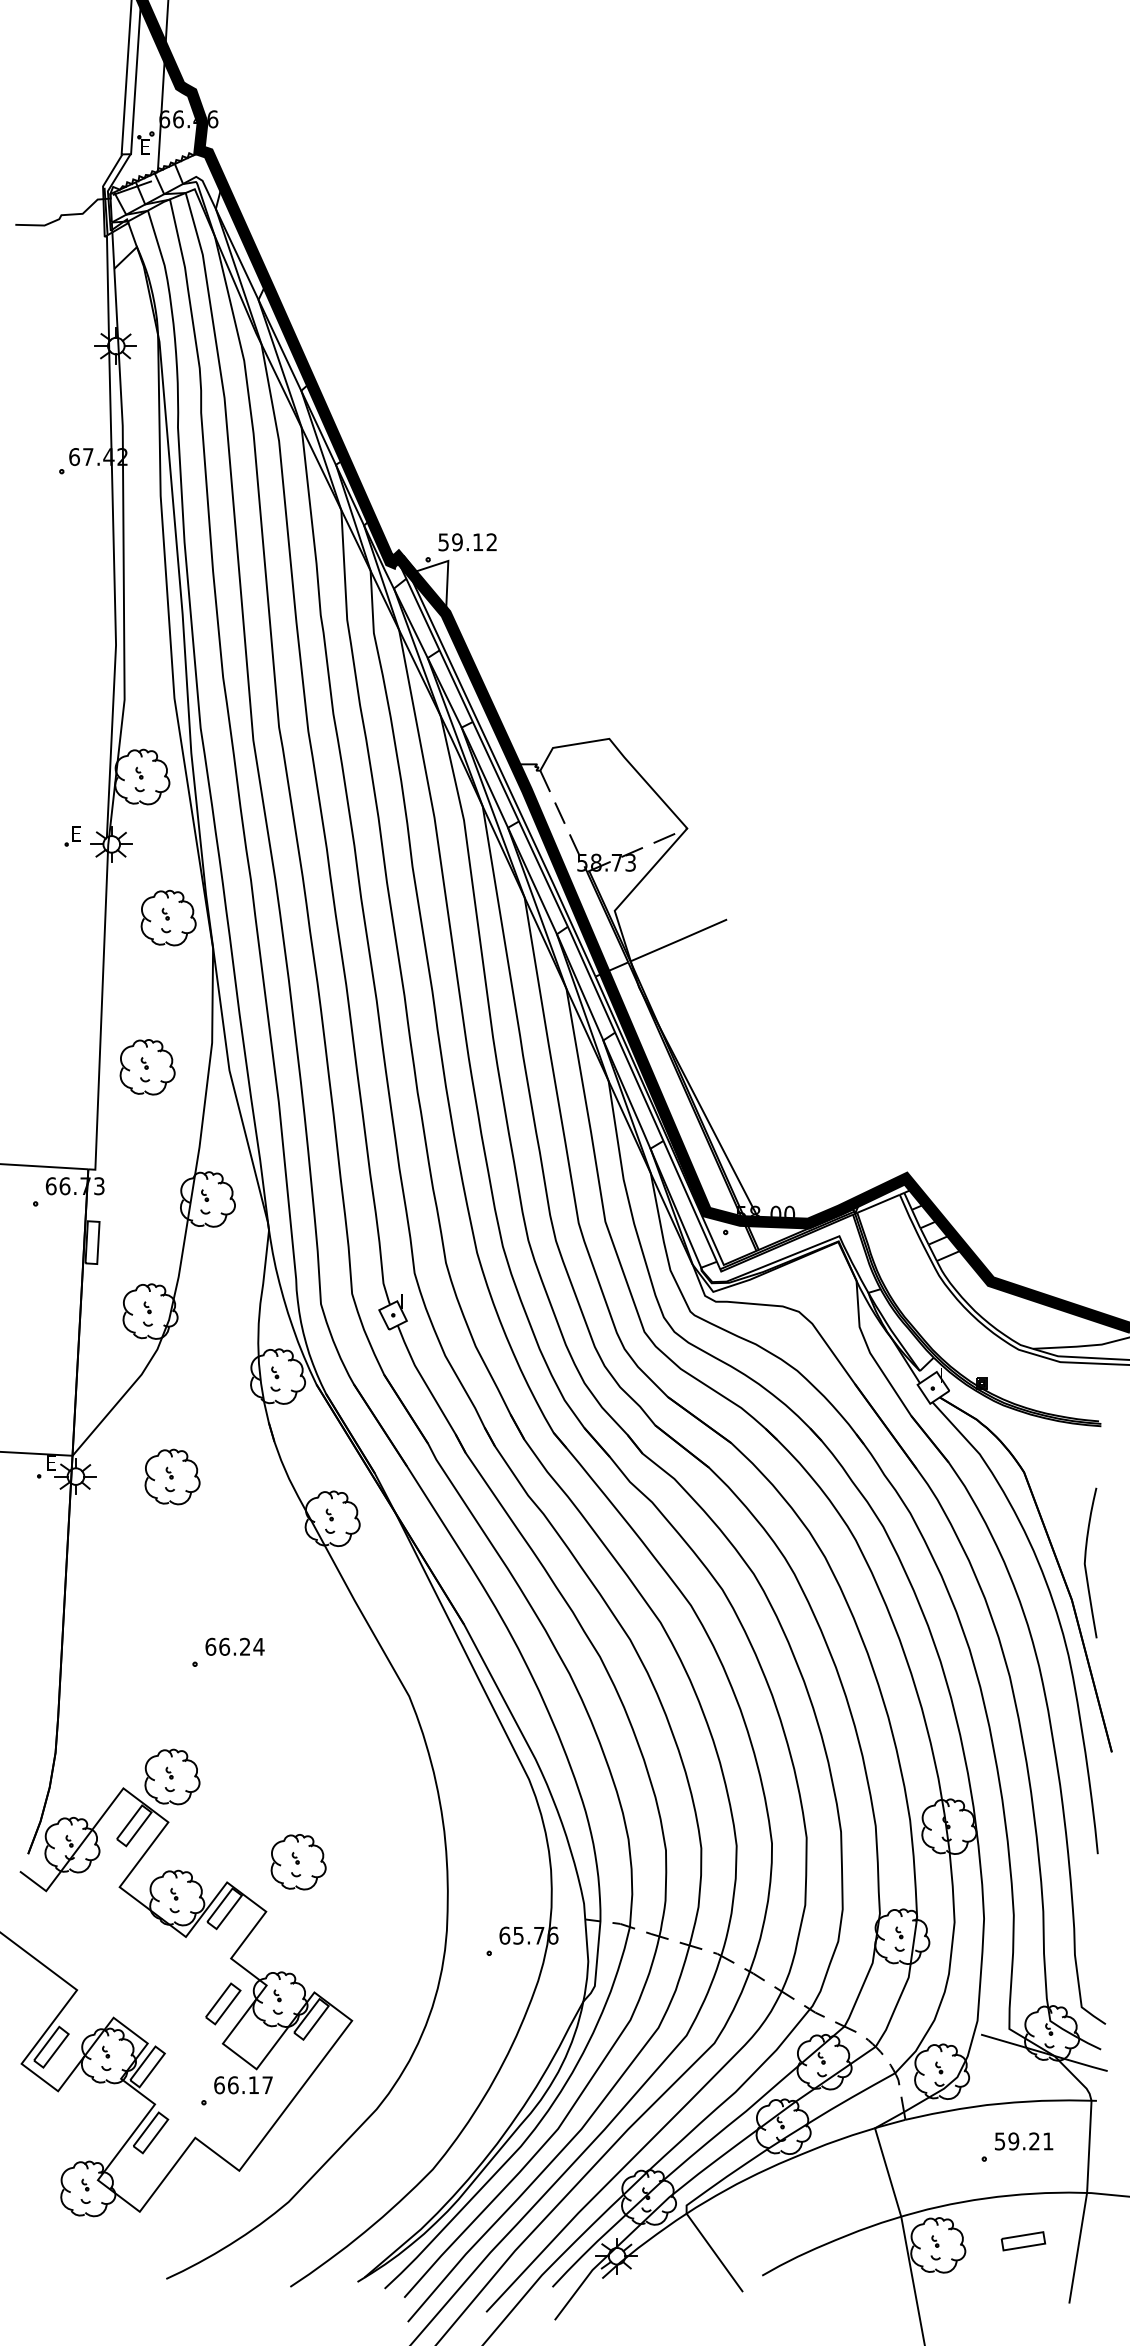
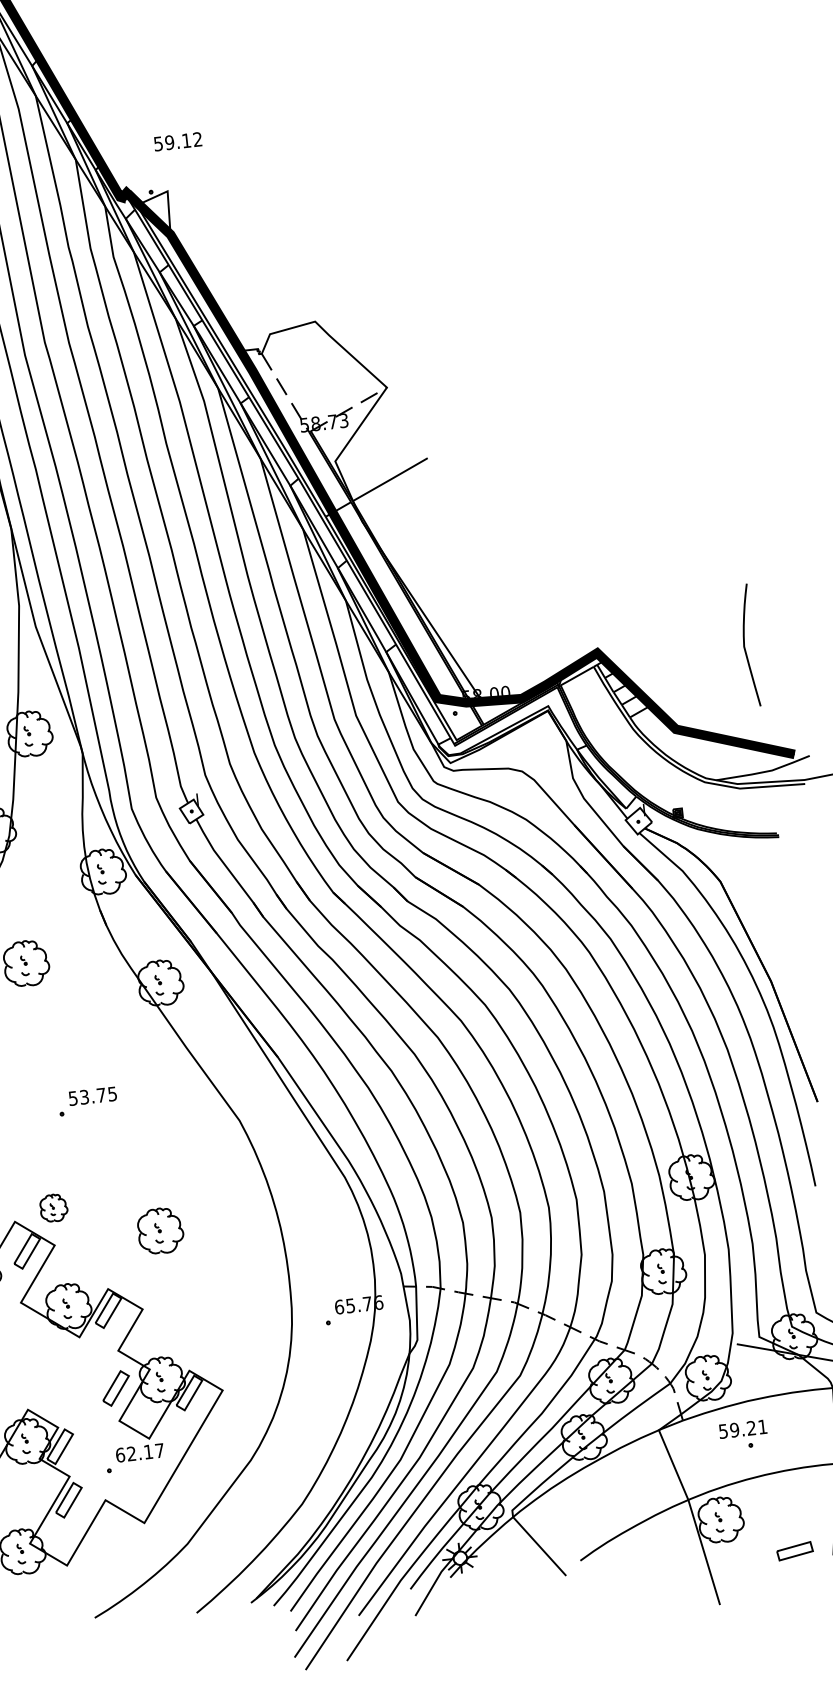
text: (467, 542) -> (177, 141), moved
curve: (1085, 1562) -> (744, 645), moved
text: (234, 1646) -> (92, 1096), 66.24 -> 53.75
part: (172, 1776) -> (53, 1207), size x0.6
part: (298, 1862) -> (160, 1231), moved
text: (233, 2085) -> (131, 1454), 66.17 -> 62.17
text: (1024, 2141) -> (743, 1429), moved
part: (1023, 2241) -> (795, 1551), moved

